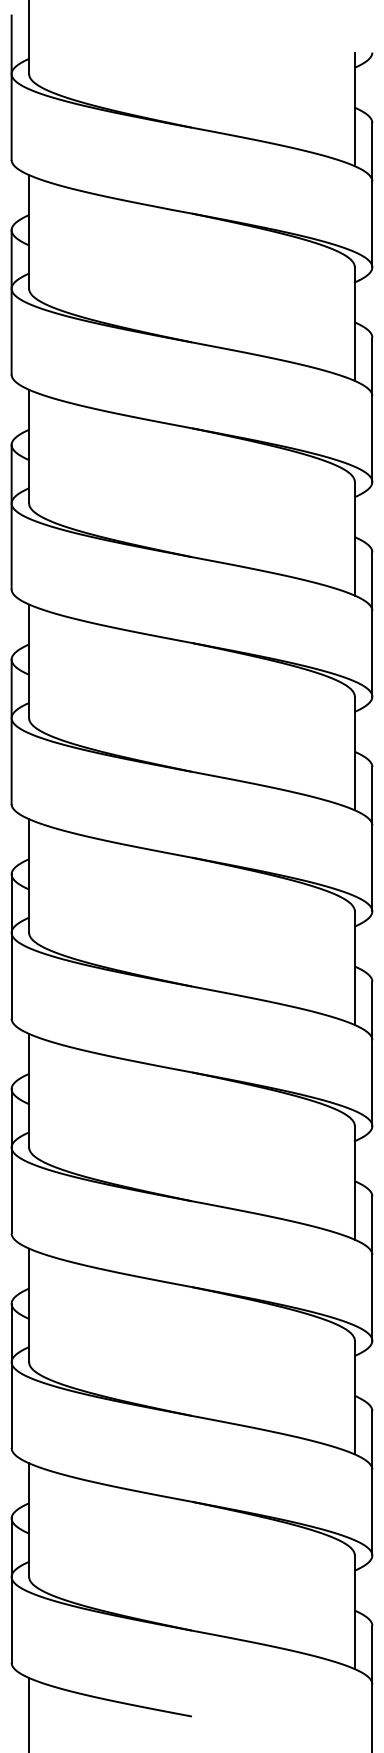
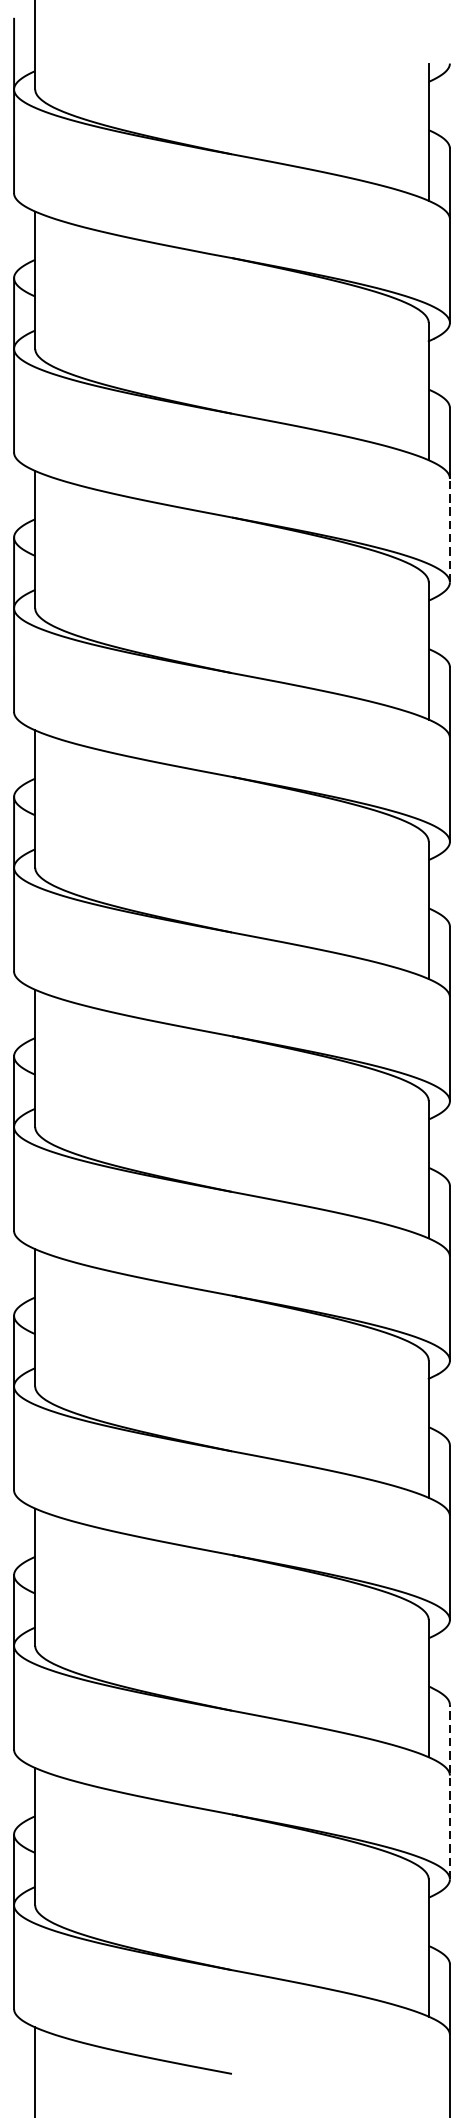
line: (372, 439) -> (450, 531), solid -> dashed
line: (372, 1482) -> (450, 1791), solid -> dashed

